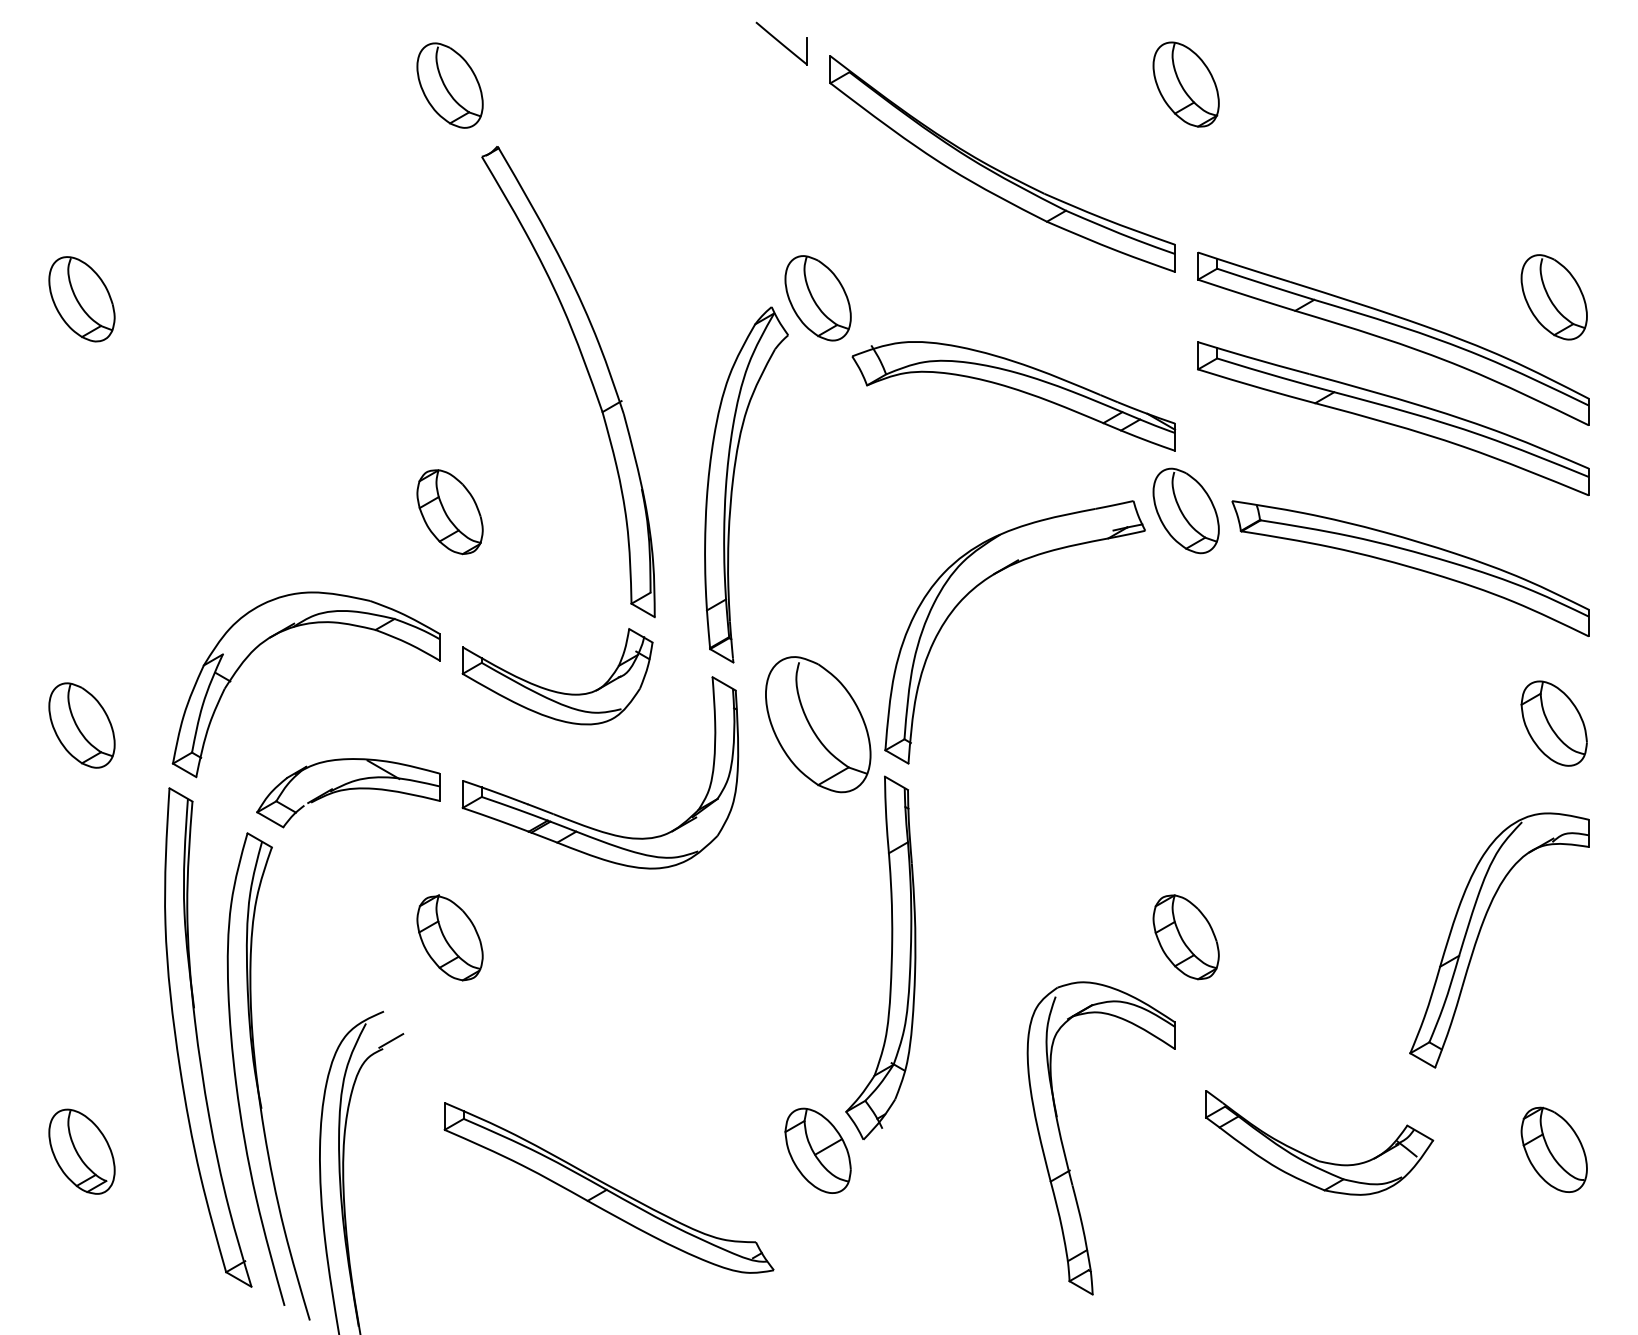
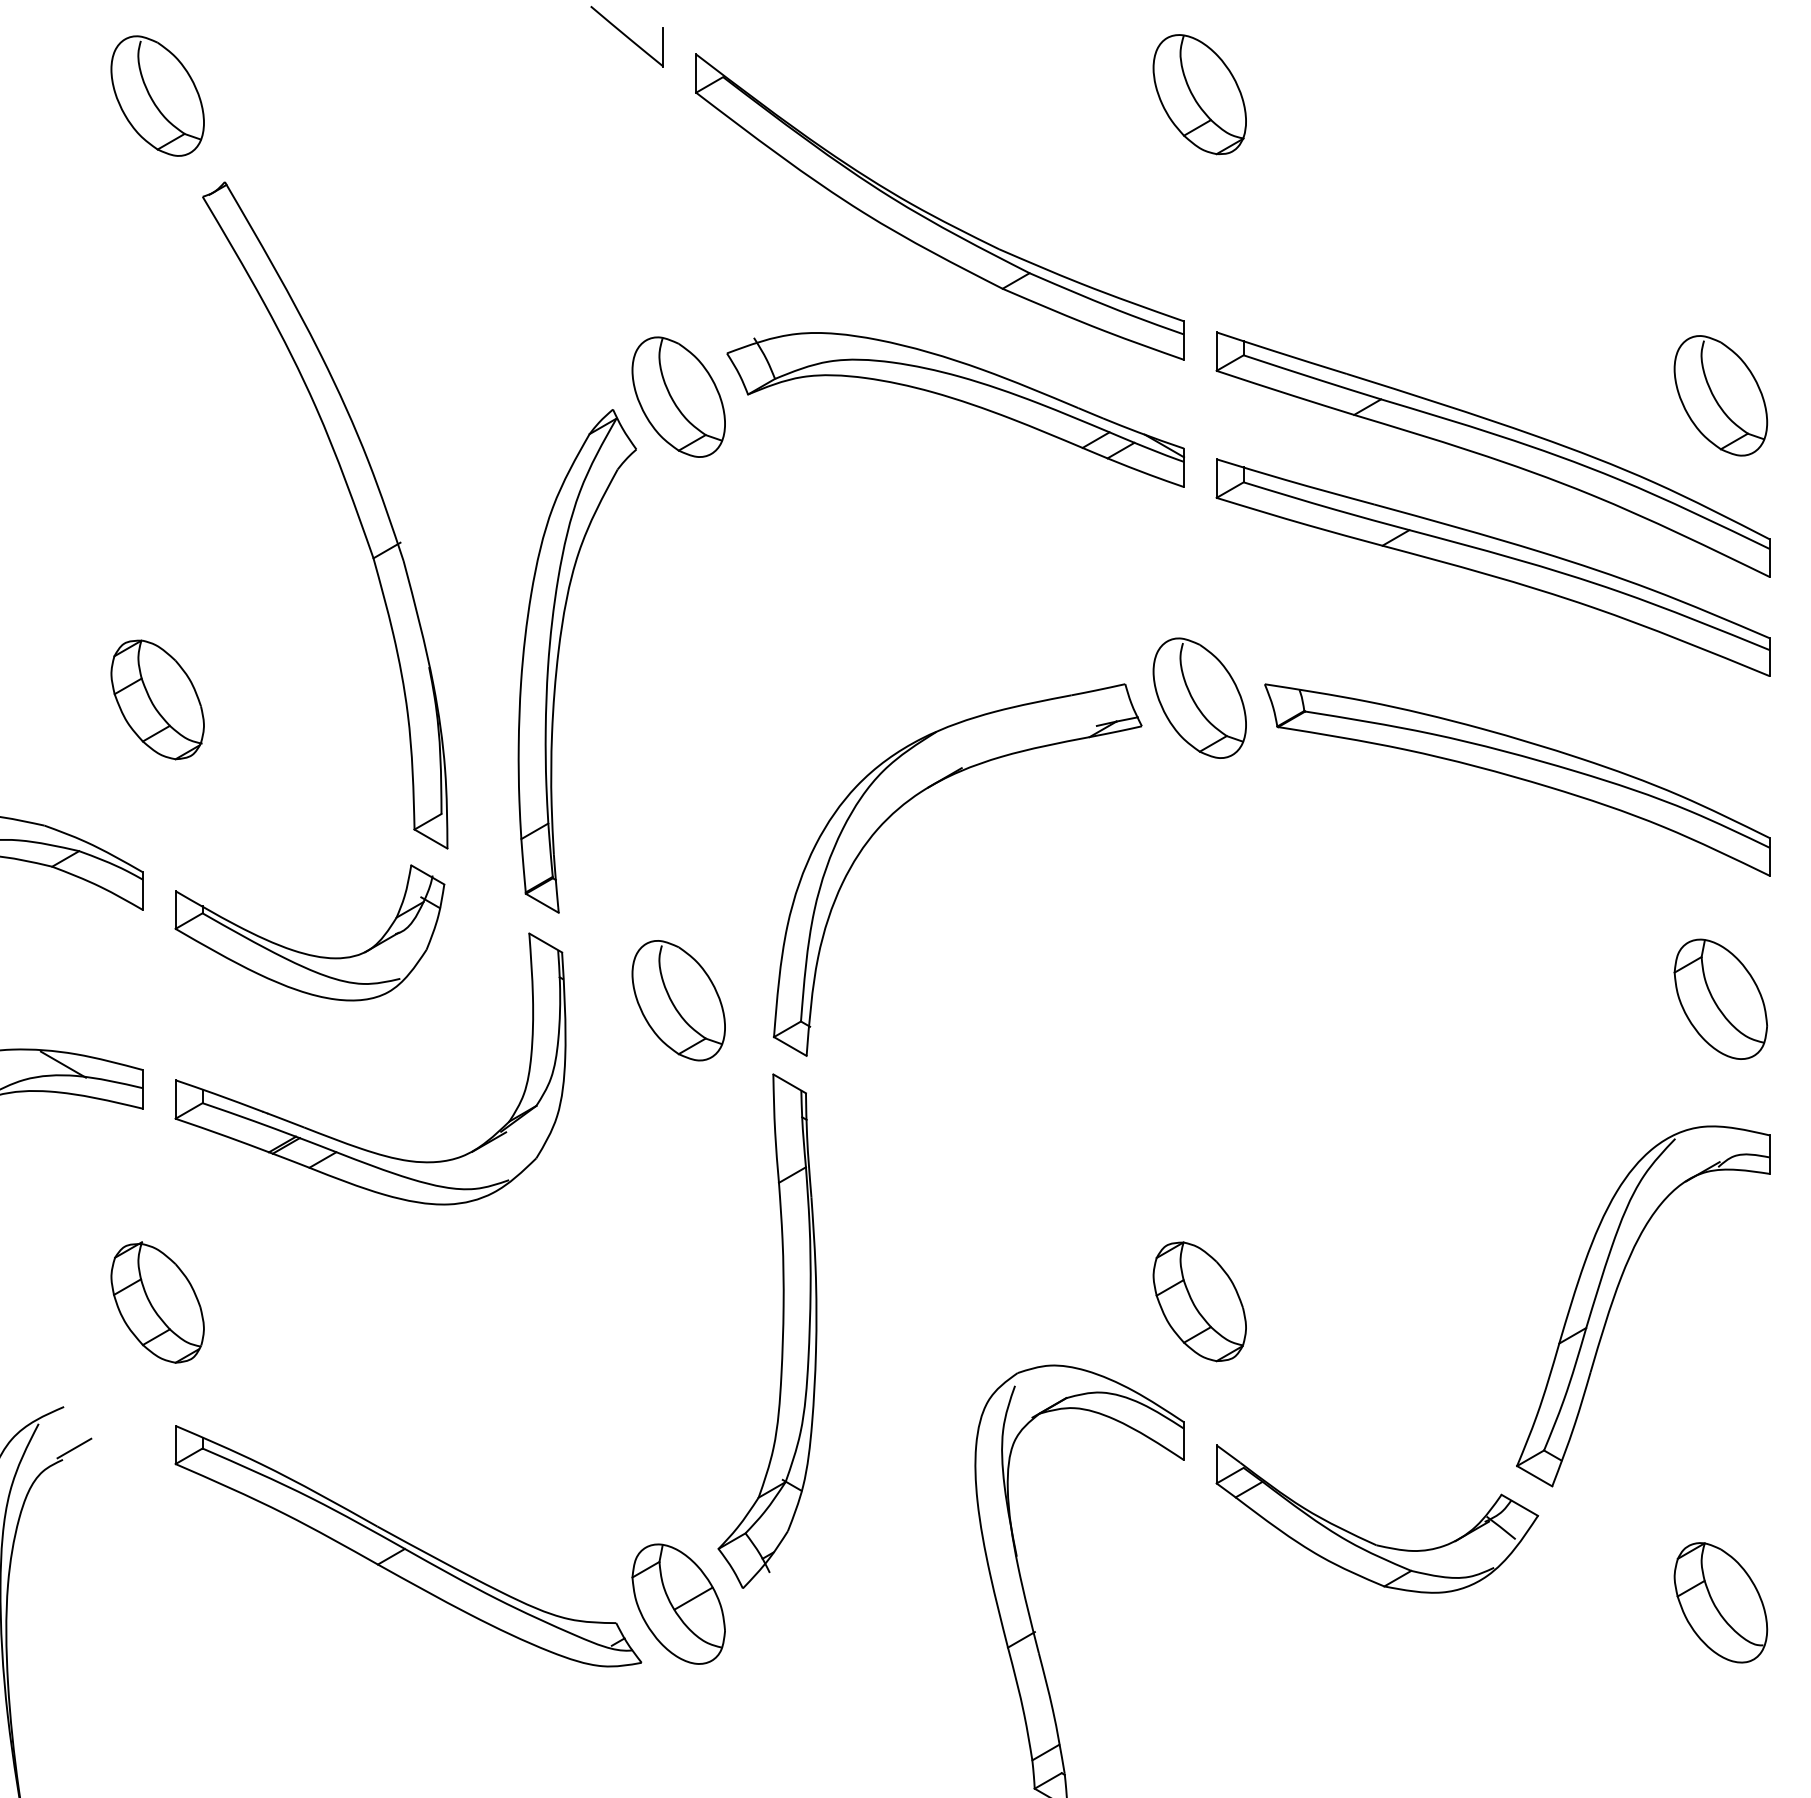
part: (1015, 390) -> (958, 401), moved
part: (817, 724) -> (677, 1000), size x0.62
part: (1311, 1156) -> (1365, 1538), moved
part: (608, 1187) -> (407, 1545), moved

